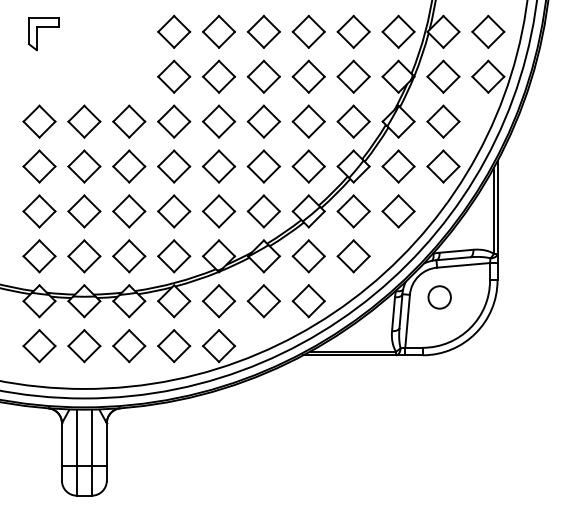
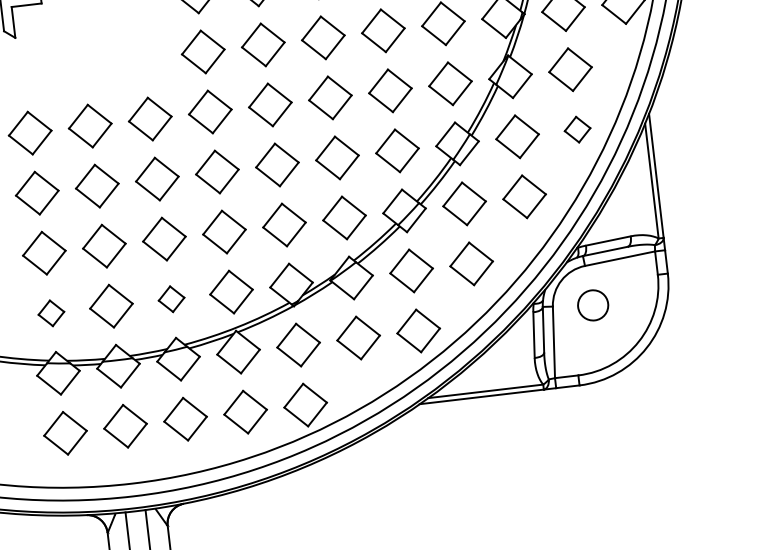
part: (443, 166) -> (577, 129), size x0.6
part: (39, 256) -> (51, 313), size x0.6
part: (129, 256) -> (171, 299), size x0.6

